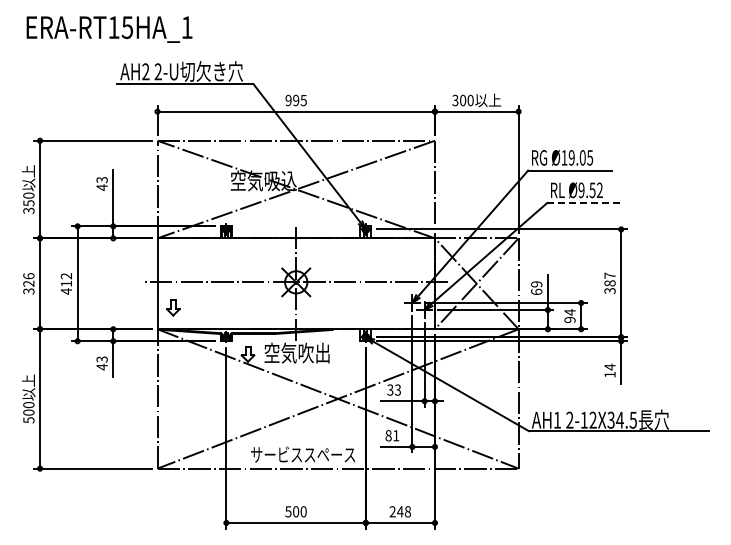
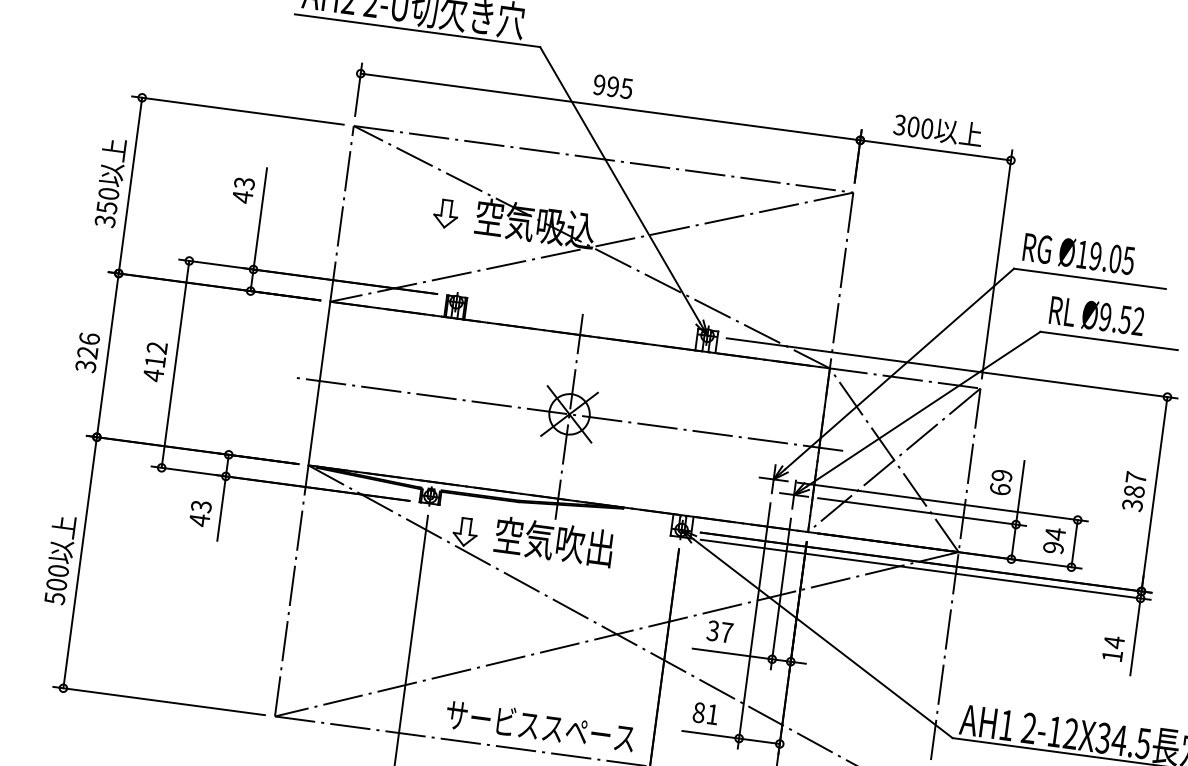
line: (585, 203) -> (1109, 341), dashed -> solid
part: (173, 307) -> (446, 213), moved
text: (397, 389) -> (726, 631), 33 -> 37

